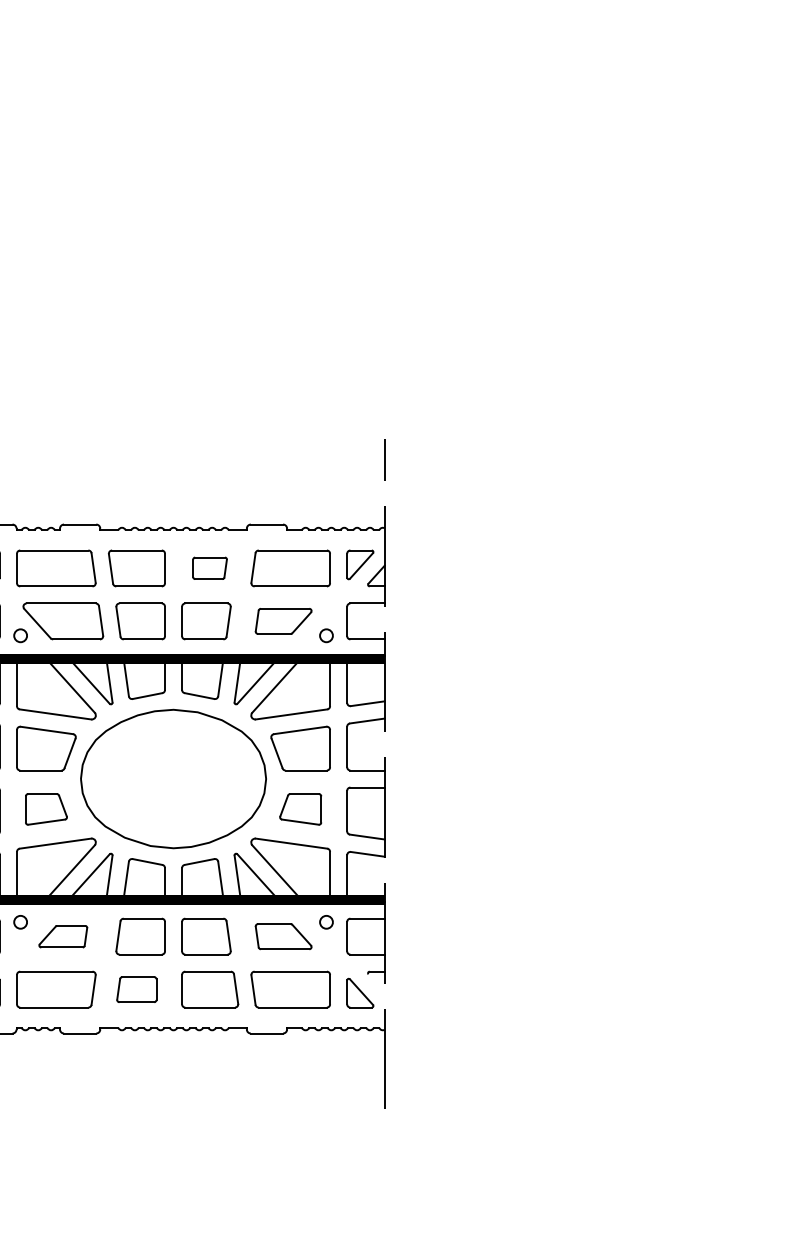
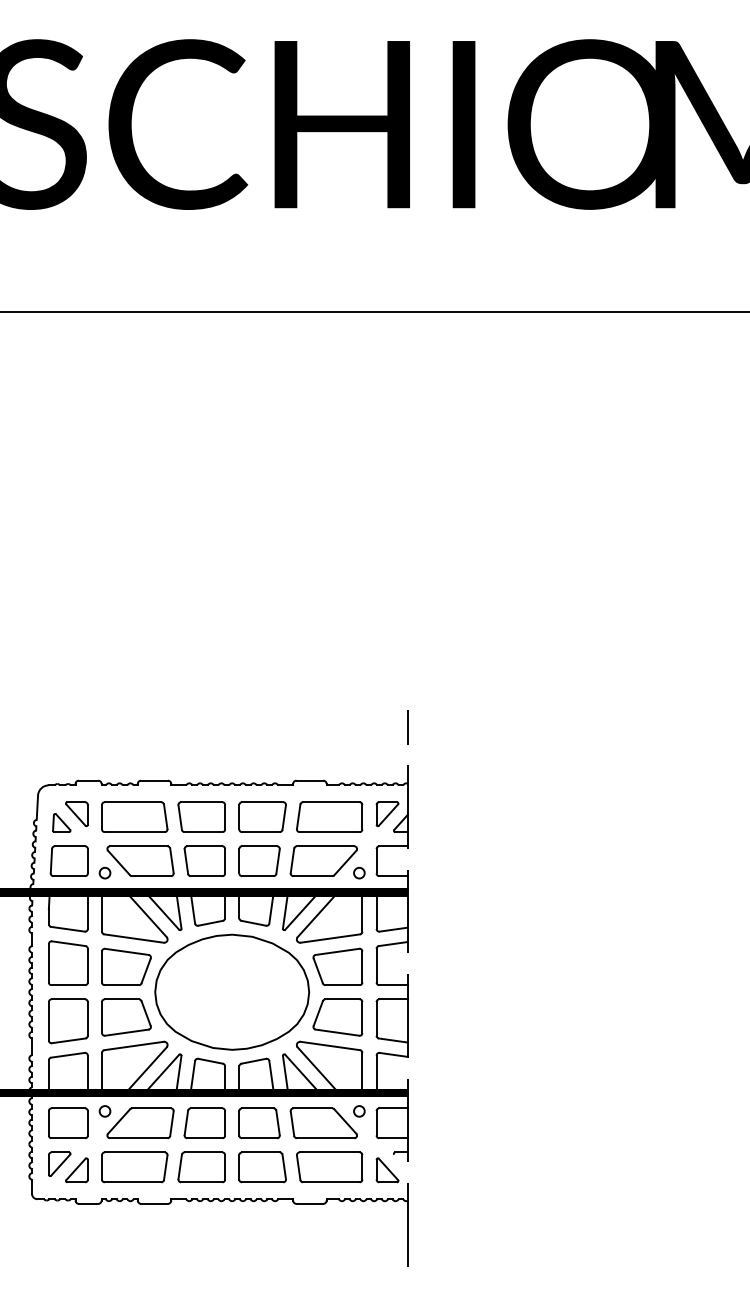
part: (209, 567) -> (262, 816), size x1.67
part: (283, 620) -> (323, 860), size x1.43
part: (46, 809) -> (126, 1017), size x1.43
part: (300, 809) -> (337, 1017), size x1.43
part: (63, 936) -> (140, 1123), size x1.67
part: (283, 936) -> (323, 1123), size x1.43
part: (136, 989) -> (201, 1167), size x1.43

